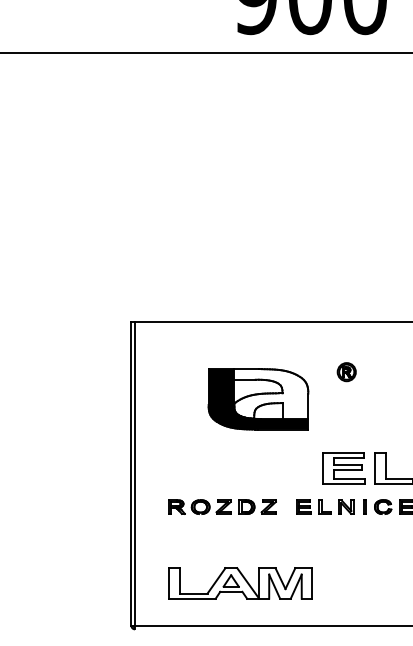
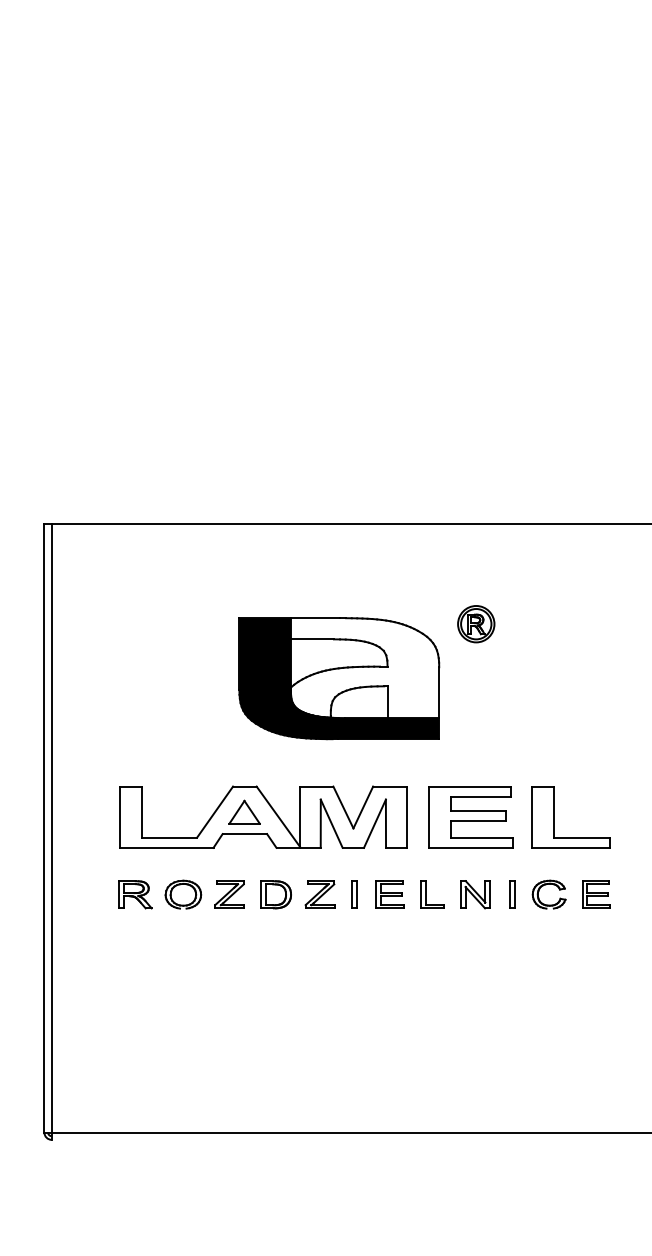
part: (258, 399) -> (339, 679), moved
line: (285, 506) -> (353, 893), added
part: (240, 583) -> (263, 817), moved

